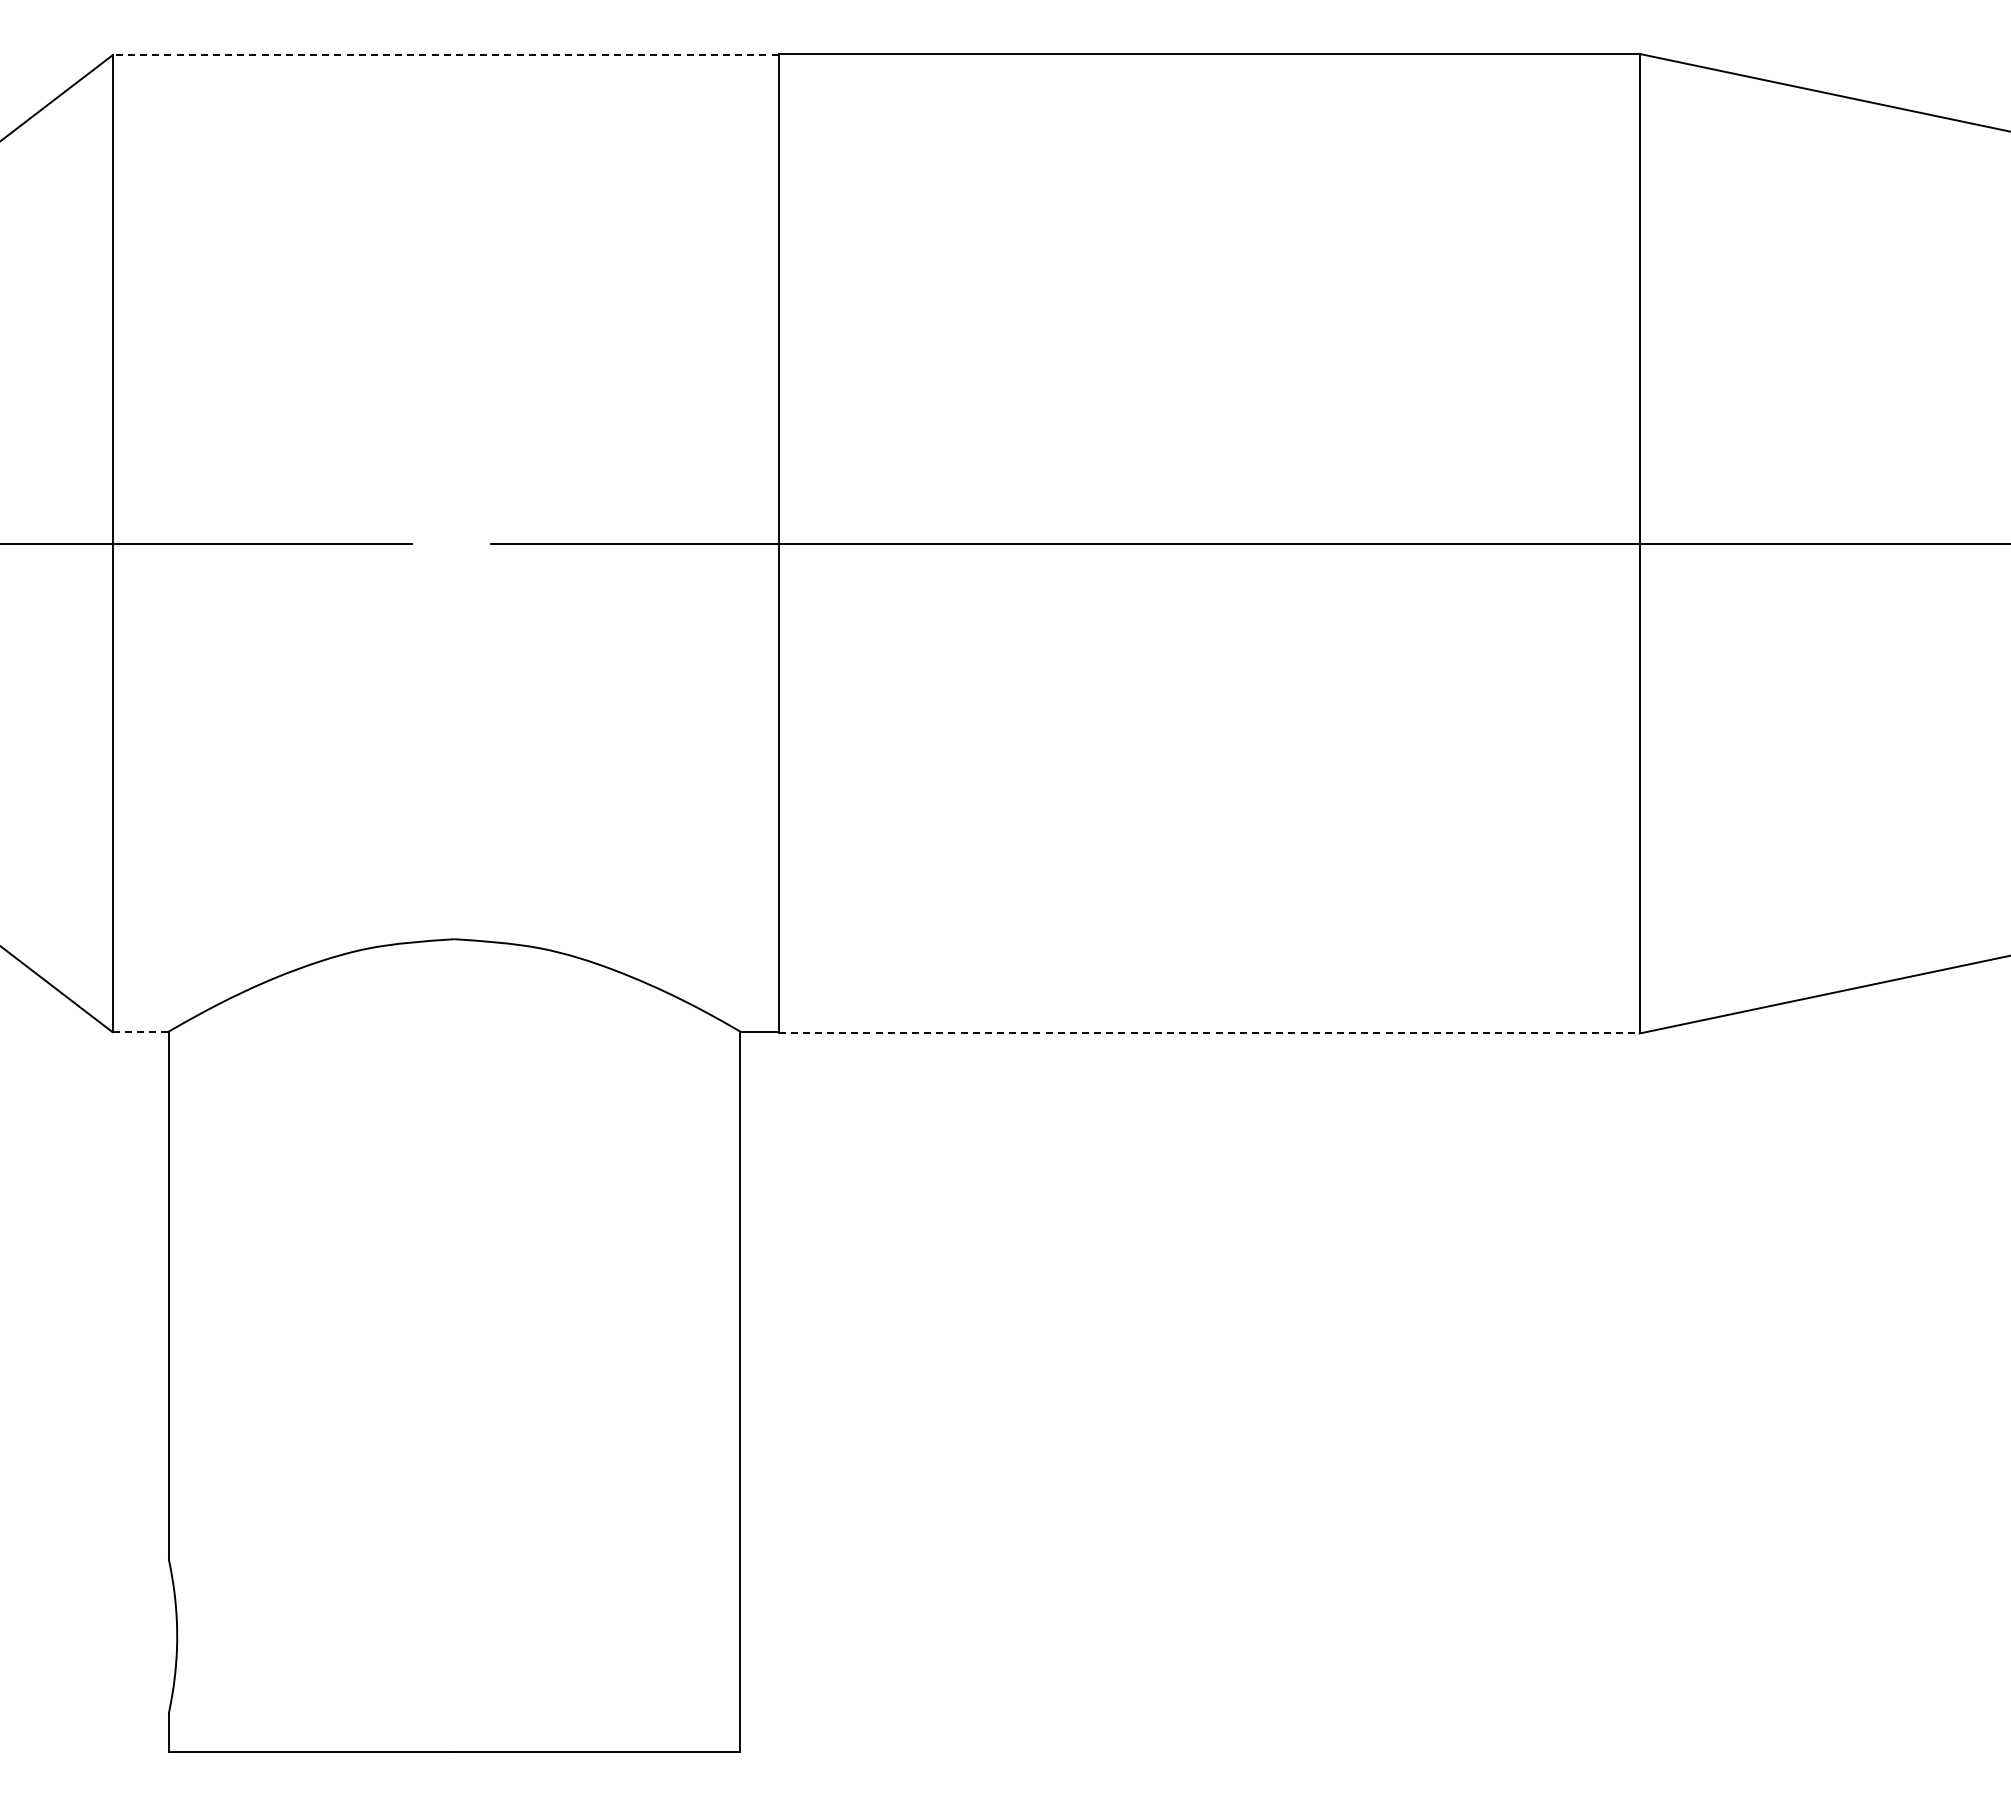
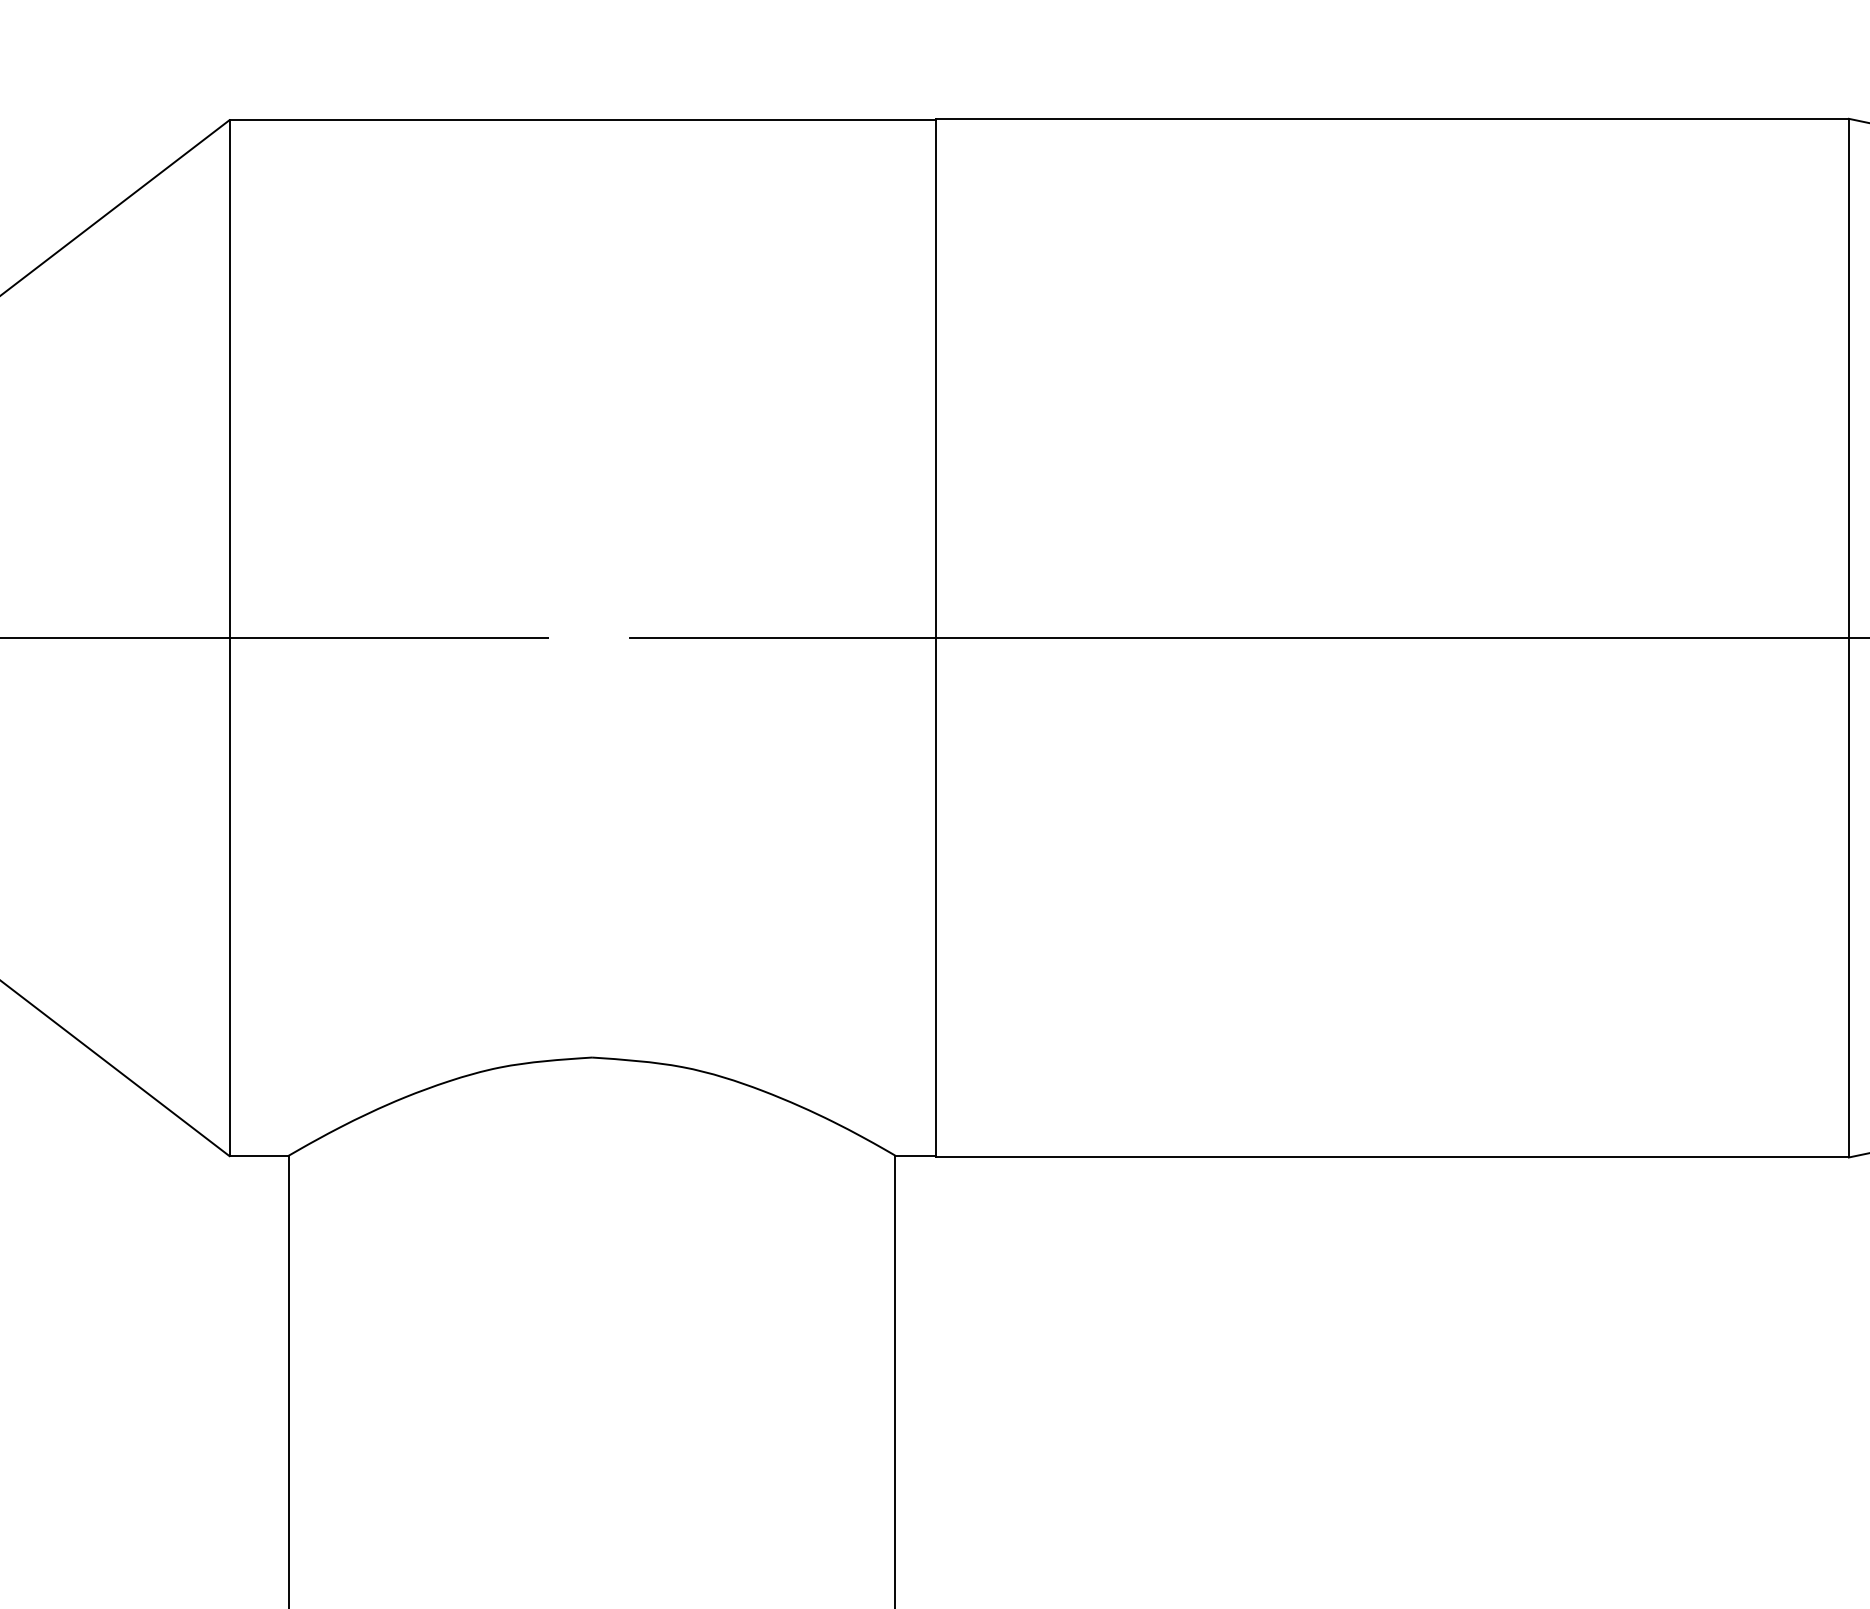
line: (445, 55) -> (582, 120), dashed -> solid
line: (140, 1032) -> (259, 1156), dashed -> solid
line: (1209, 1033) -> (1392, 1157), dashed -> solid

